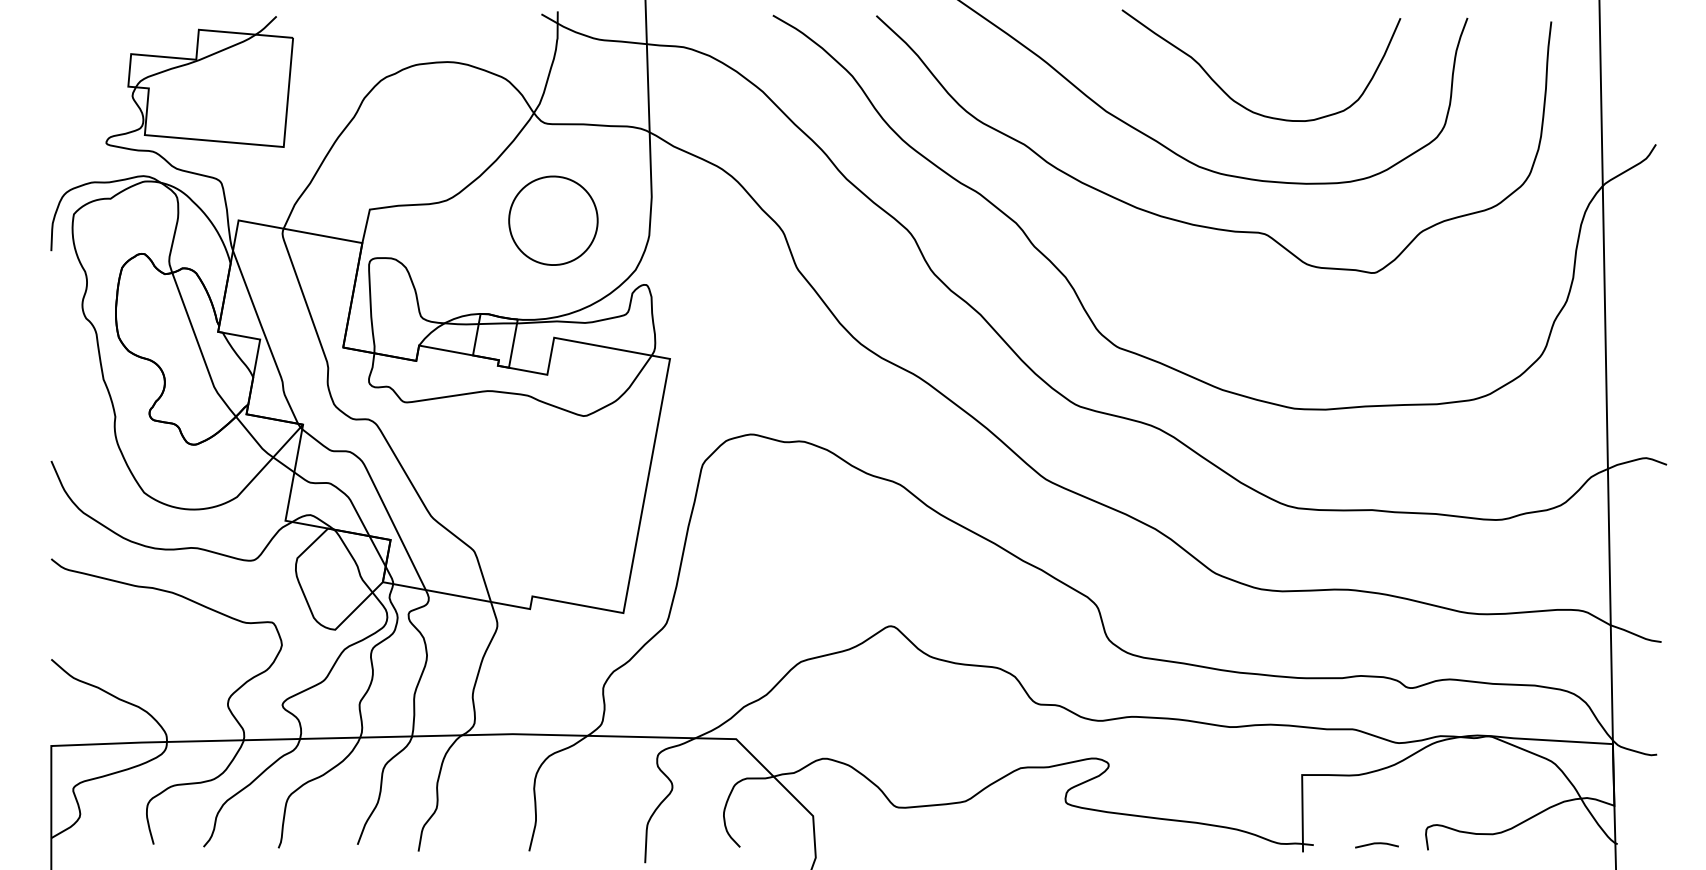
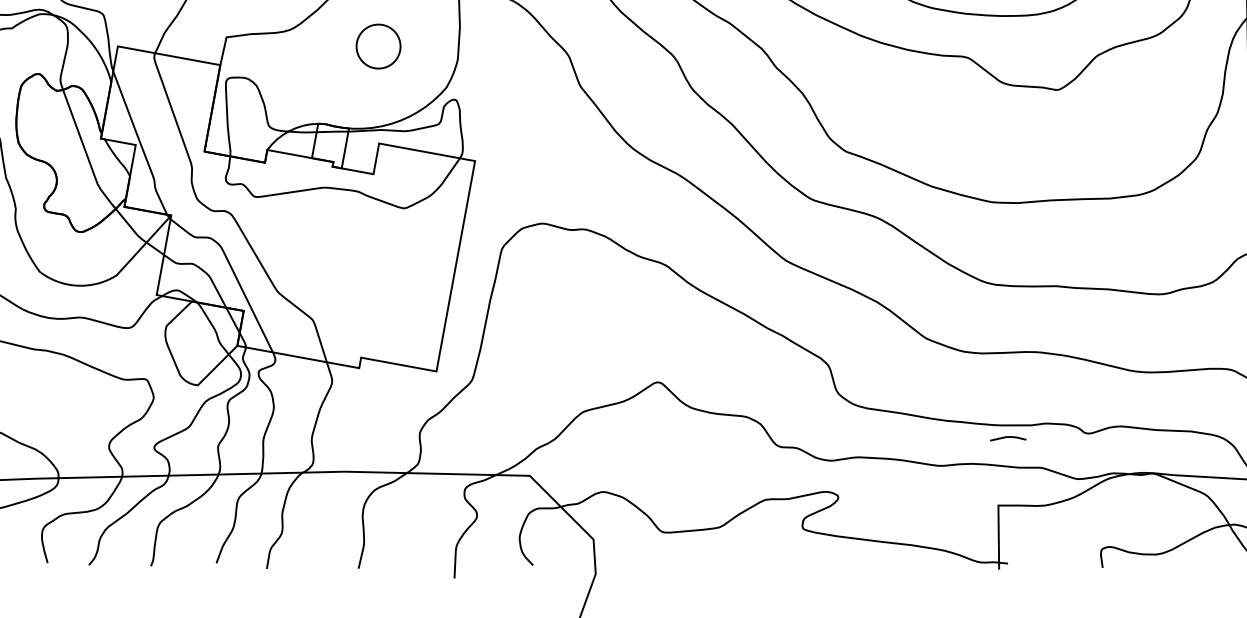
part: (553, 220) -> (378, 46), size x0.6
line: (1376, 844) -> (1007, 438), moved

